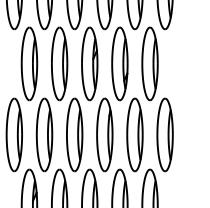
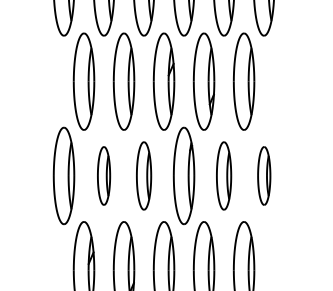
part: (44, 134) -> (103, 175), size x0.6
part: (74, 134) -> (143, 175), size x0.7
part: (134, 134) -> (223, 175), size x0.7
part: (165, 134) -> (264, 175), size x0.6

